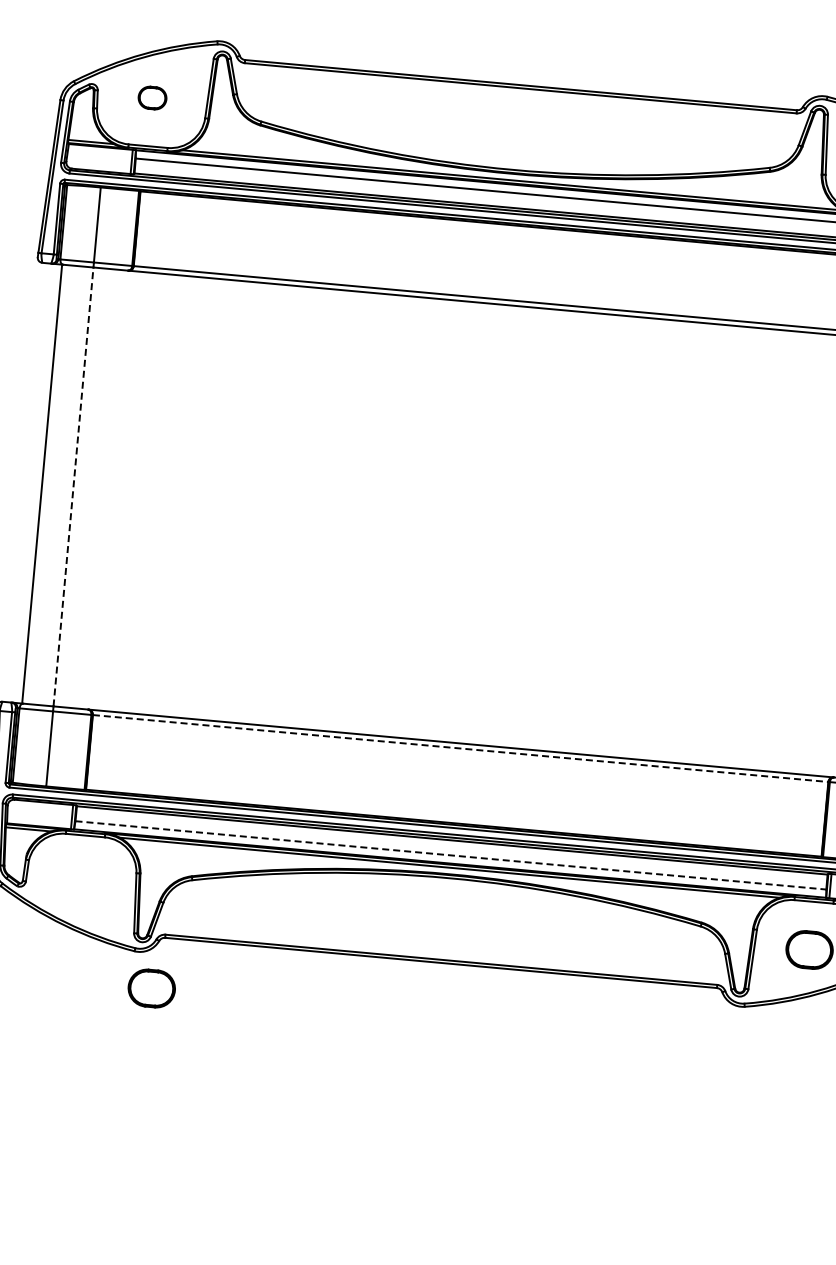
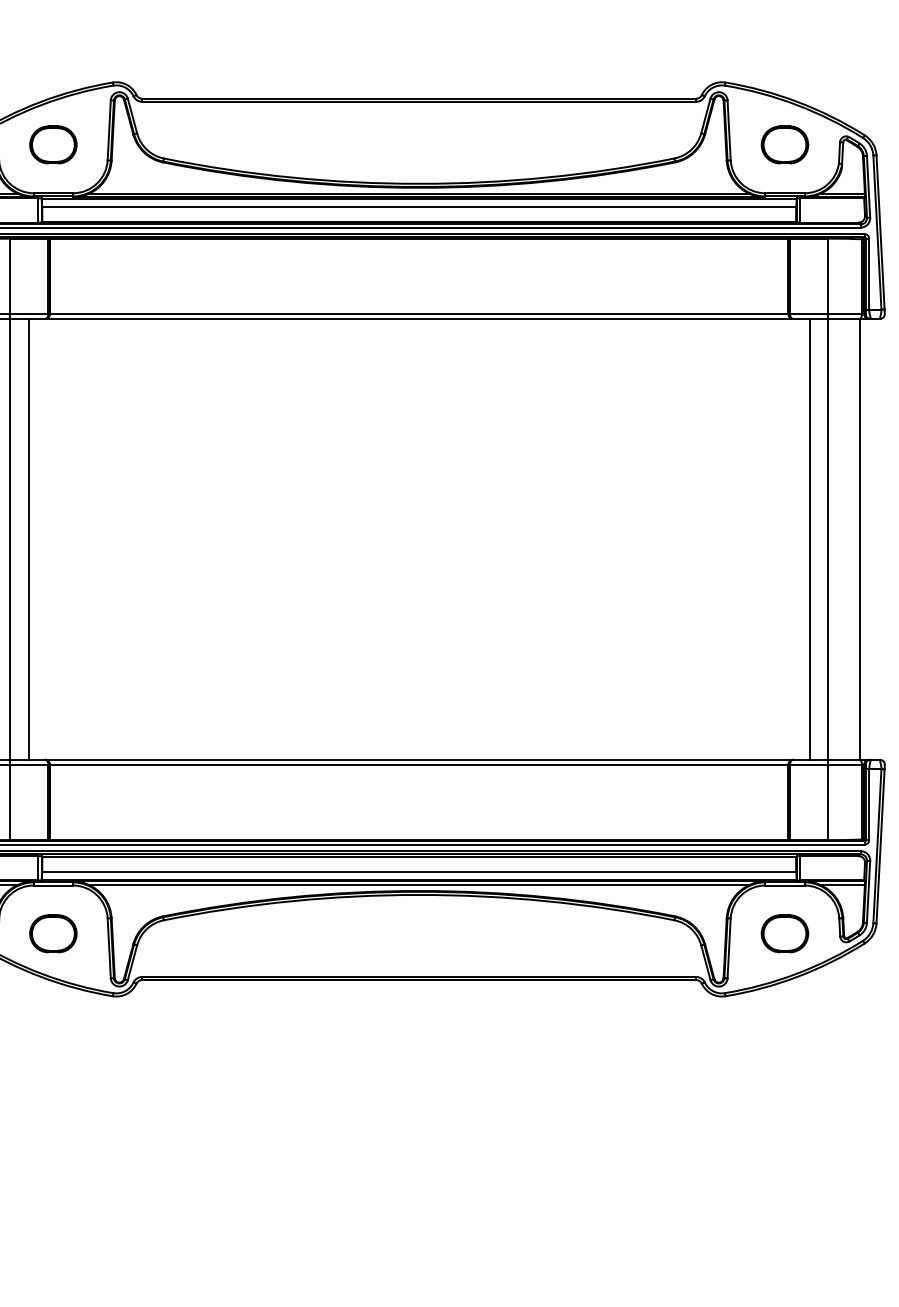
part: (152, 97) -> (53, 144), size x1.67
line: (73, 486) -> (9, 538), dashed -> solid
line: (91, 488) -> (28, 539), added
line: (460, 748) -> (419, 764), dashed -> solid
line: (451, 855) -> (419, 872), dashed -> solid
part: (151, 988) -> (53, 933), moved

